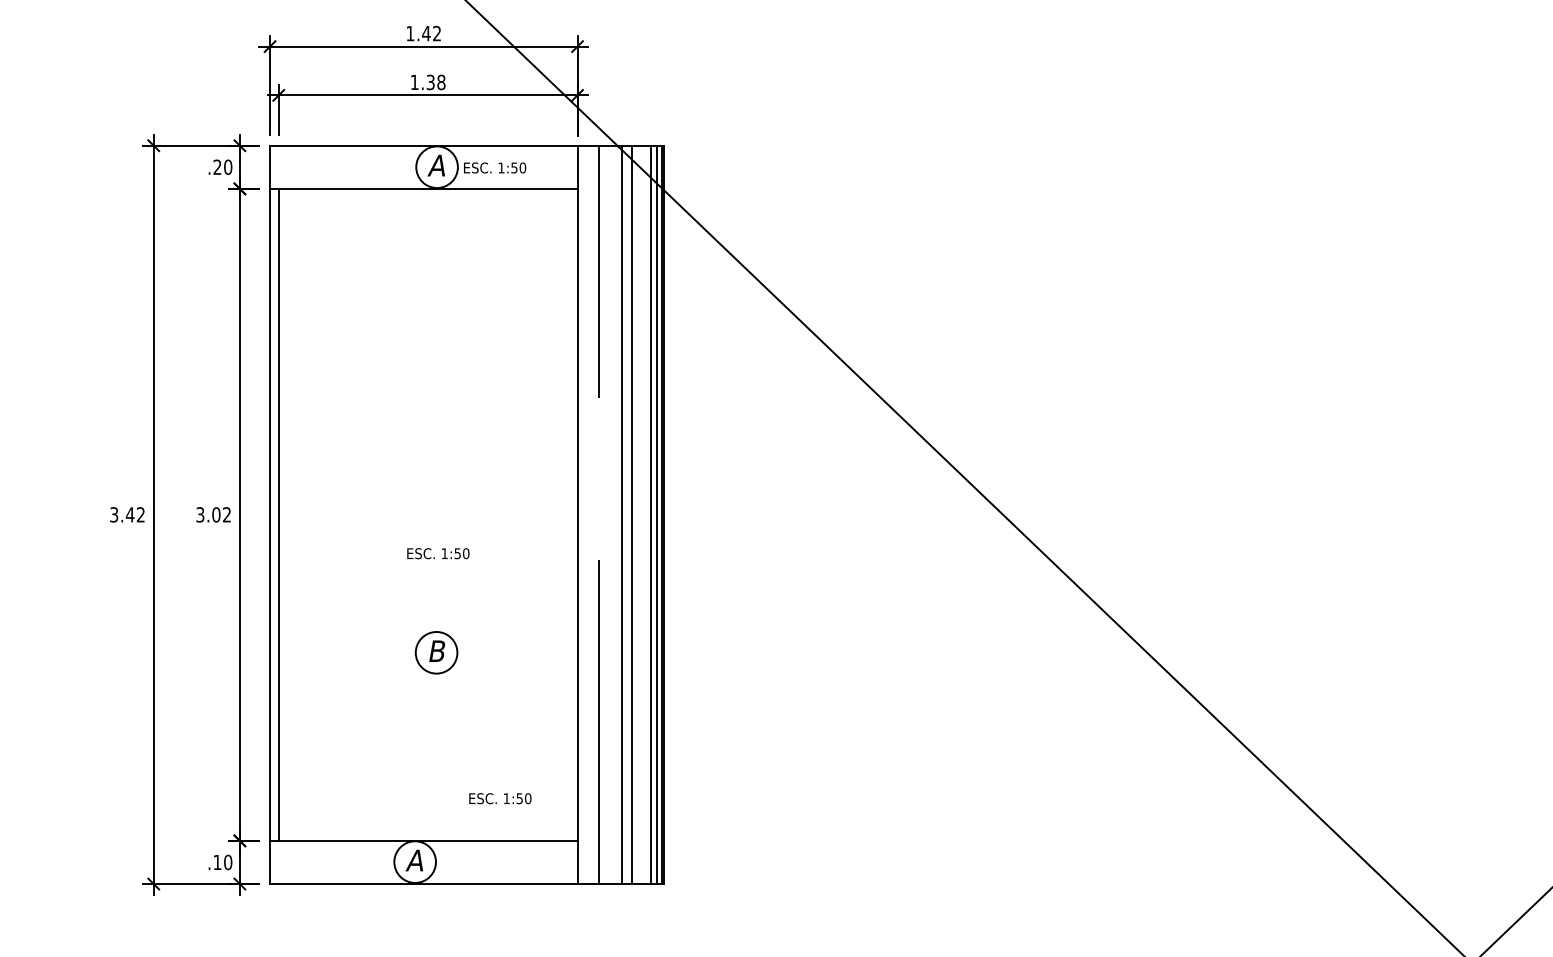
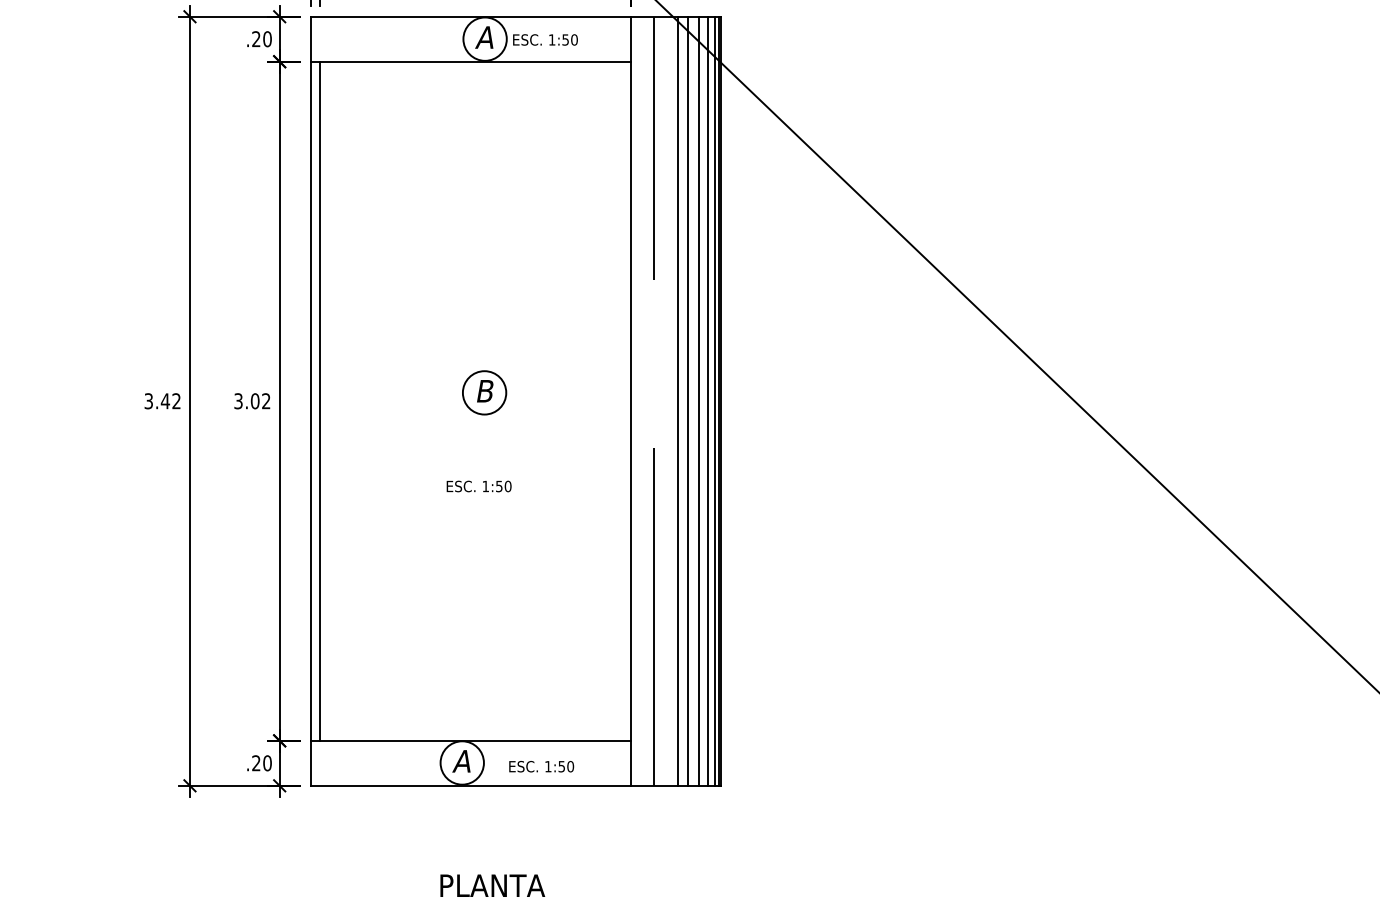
line: (642, 514) -> (699, 400), added
text: (438, 553) -> (479, 486), moved
part: (436, 652) -> (484, 392), moved
text: (500, 798) -> (541, 766), moved
text: (217, 861) -> (256, 762), .10 -> .20

